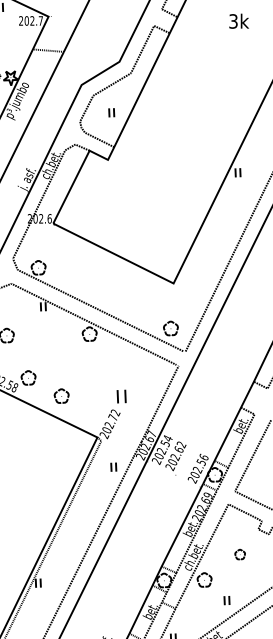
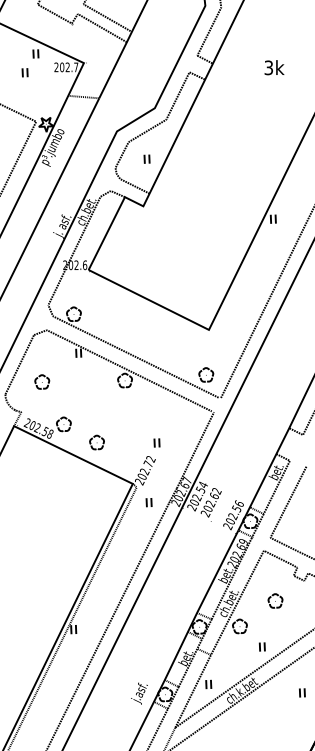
part: (121, 396) -> (156, 442), size x0.62
part: (113, 467) -> (148, 502), moved
part: (240, 554) -> (275, 600), size x1.43

